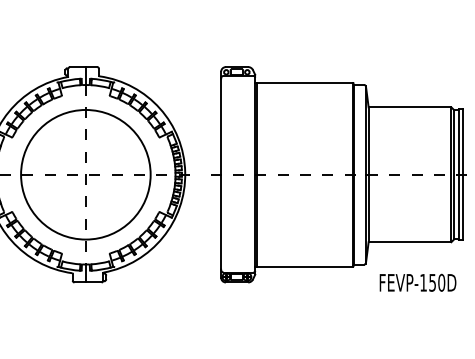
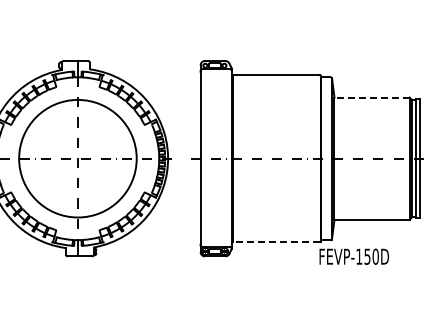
line: (410, 107) -> (372, 97), solid -> dashed
line: (303, 267) -> (275, 242), solid -> dashed
text: (417, 282) -> (353, 256), moved

